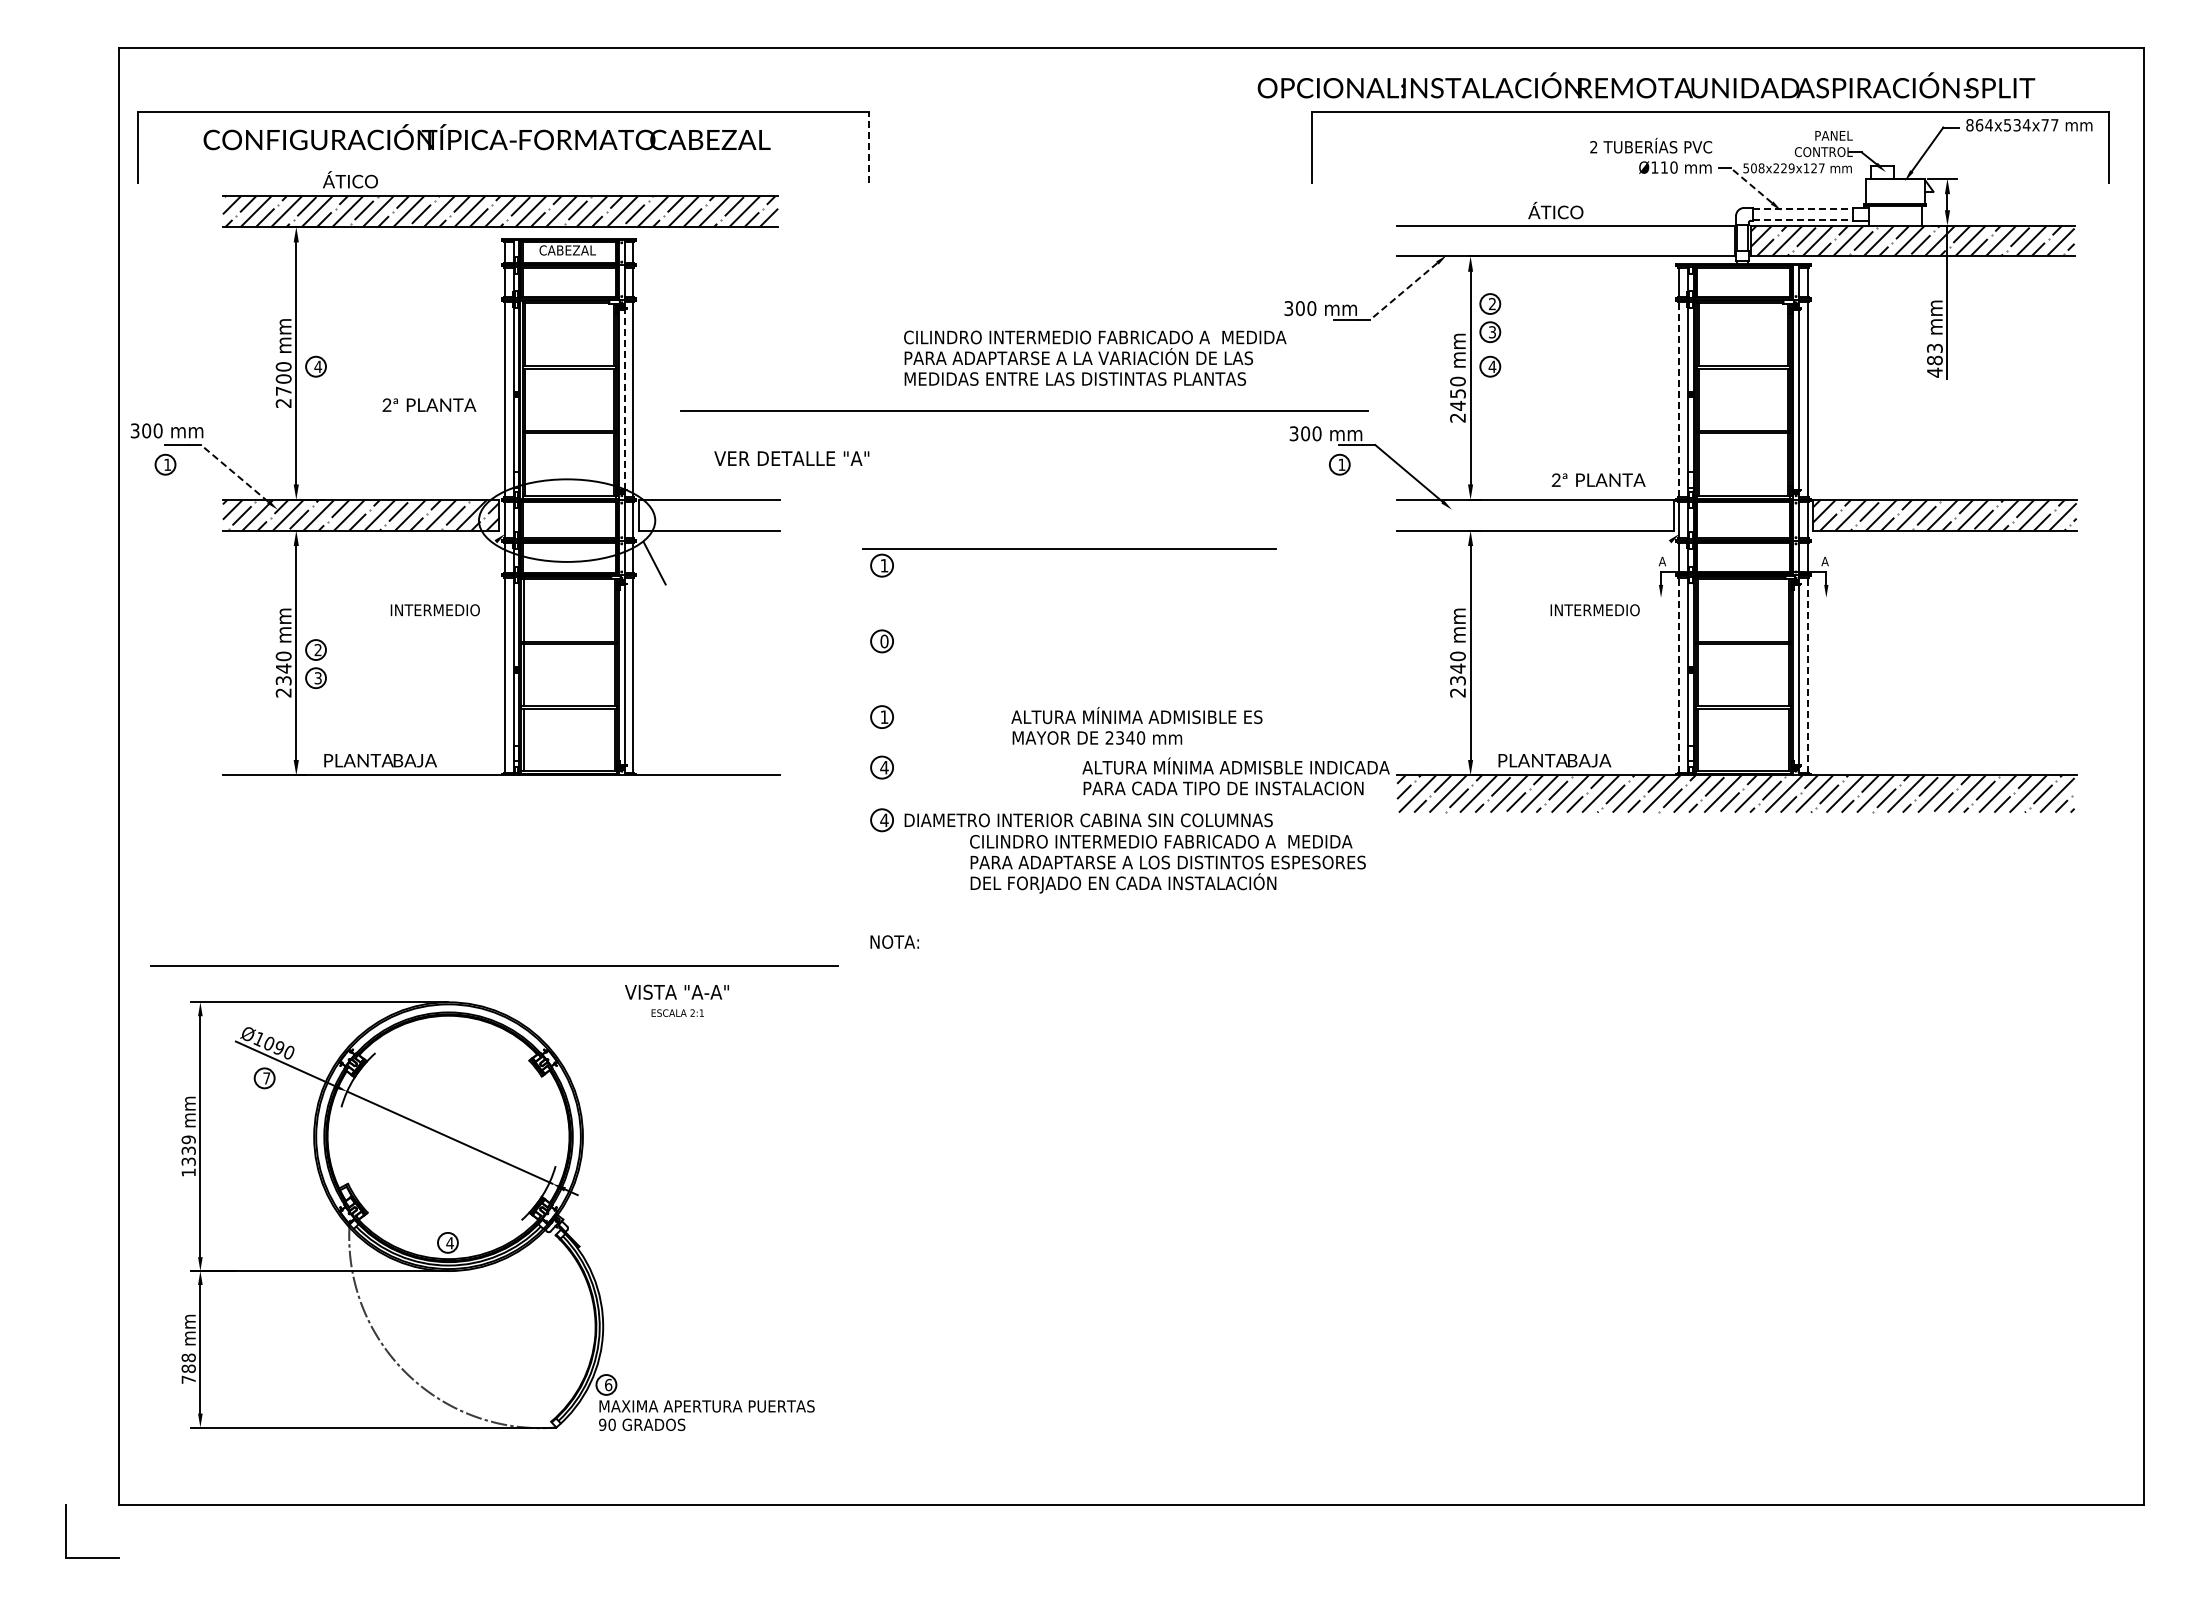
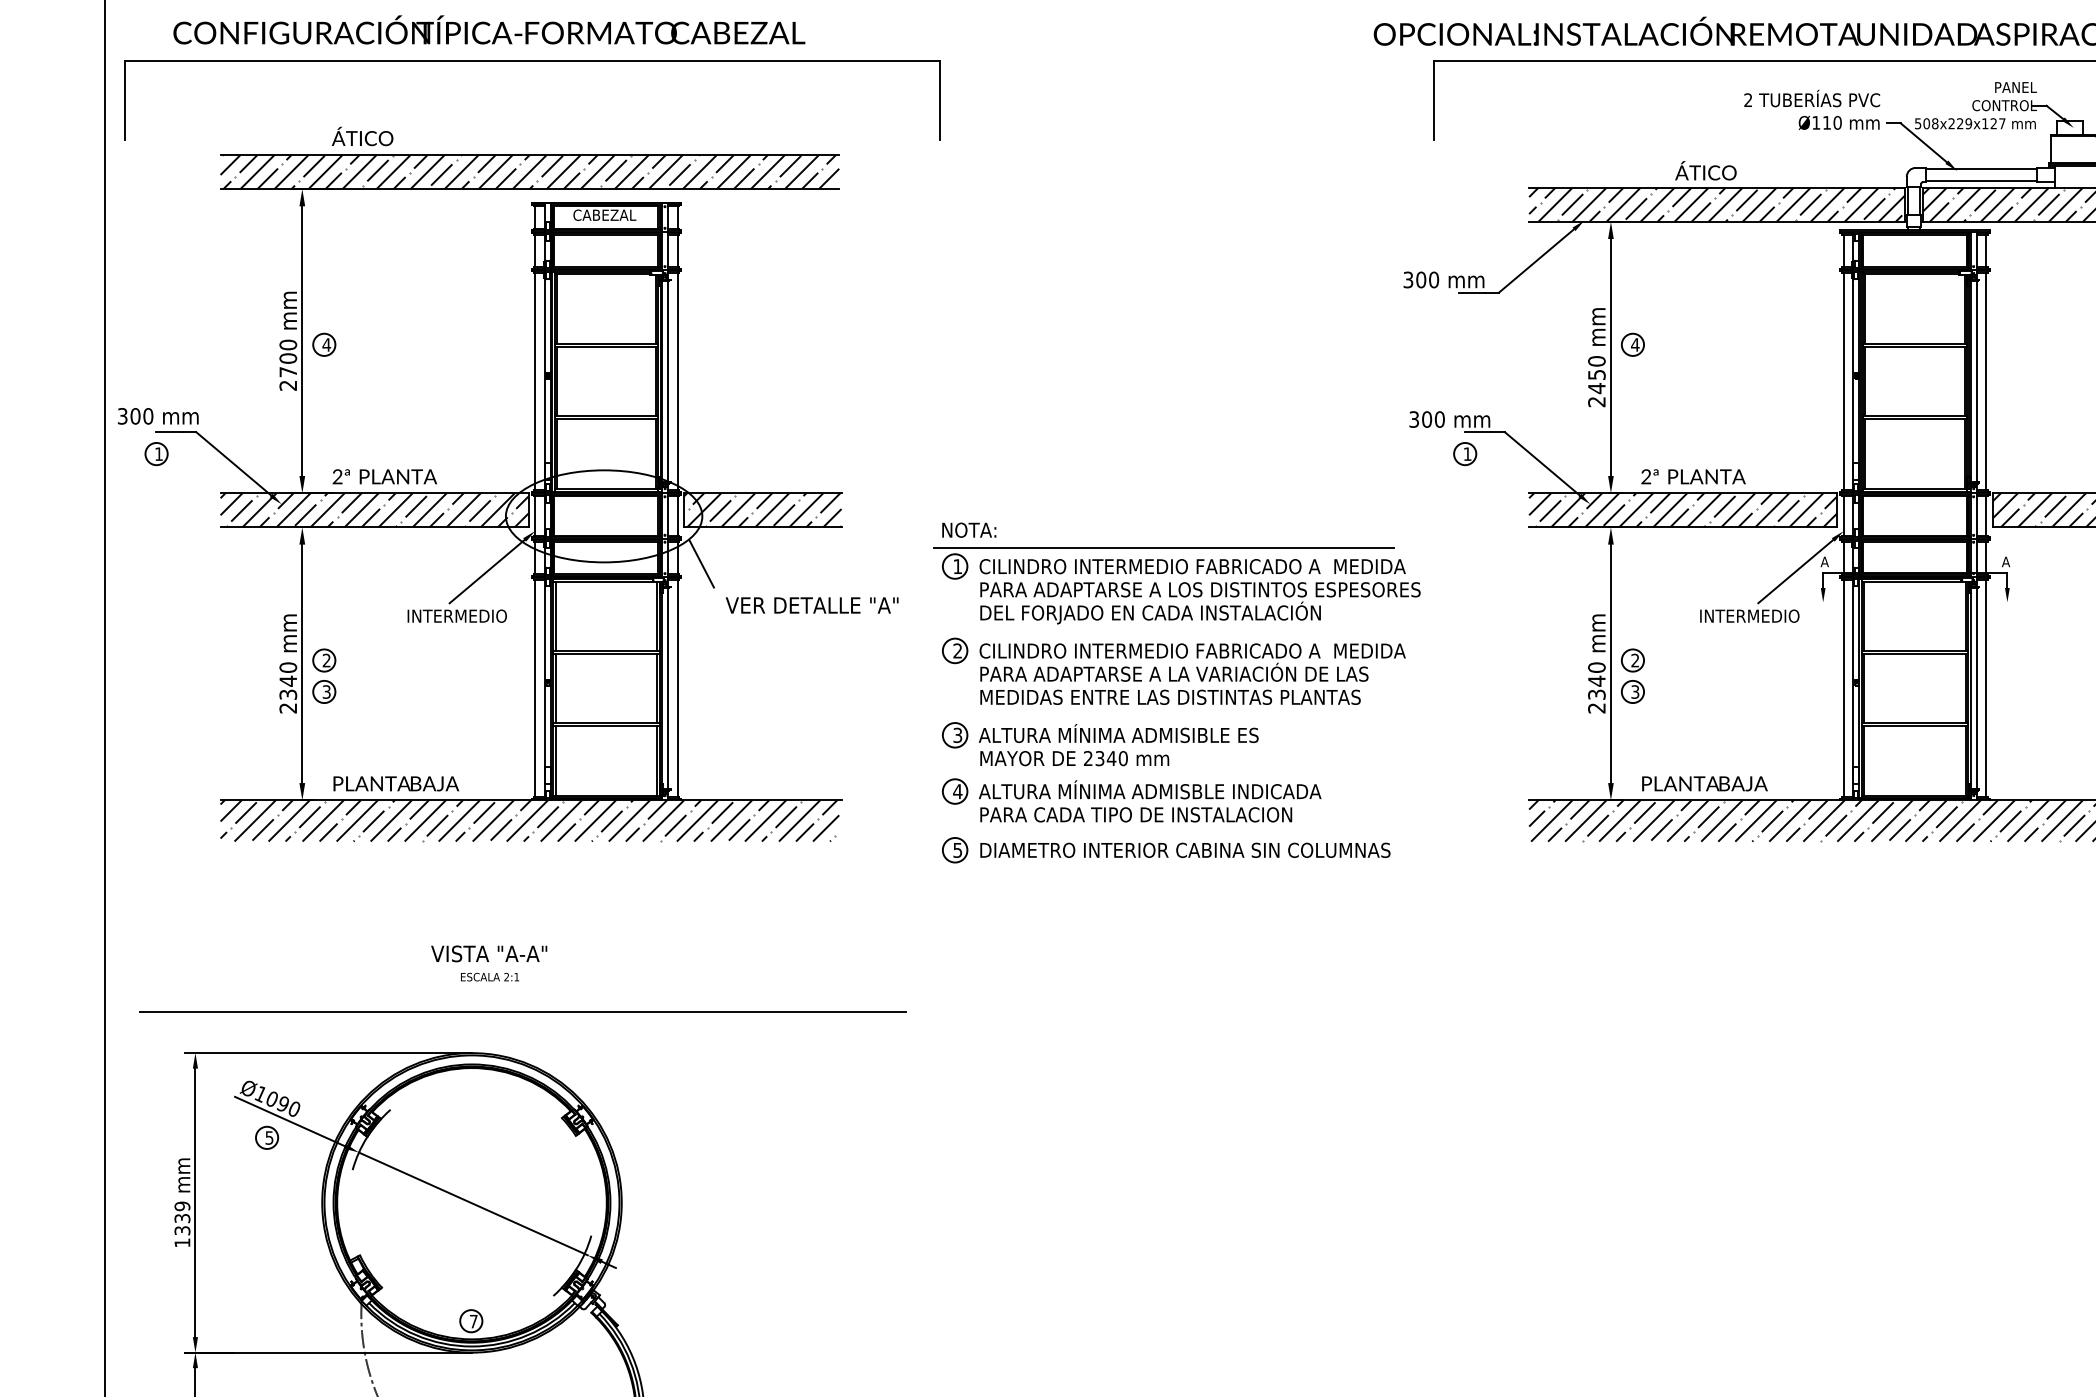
text: (486, 137) -> (488, 30), moved
line: (868, 147) -> (939, 100), dashed -> solid
line: (1751, 185) -> (1923, 142), dashed -> solid
line: (1803, 208) -> (1981, 168), dashed -> solid
line: (1803, 220) -> (1981, 181), dashed -> solid
hatch: (1565, 240) -> (1716, 204), added
line: (1403, 291) -> (1536, 260), dashed -> solid
part: (1490, 318) -> (1633, 676), moved
text: (1095, 357) -> (1192, 673), moved
line: (624, 399) -> (668, 381), dashed -> solid
line: (1679, 399) -> (1843, 381), dashed -> solid
text: (429, 404) -> (385, 476), moved
line: (1024, 410) -> (1113, 393), removed
text: (791, 458) -> (811, 605), moved
line: (234, 473) -> (233, 463), dashed -> solid
text: (1598, 479) -> (1693, 476), moved
hatch: (709, 514) -> (762, 509), added
hatch: (1535, 514) -> (1683, 509), added
line: (461, 569) -> (486, 570), added
line: (1636, 569) -> (1795, 570), added
text: (884, 641) -> (957, 651), 0 -> 2
line: (1679, 675) -> (1843, 688), dashed -> solid
line: (1807, 675) -> (1986, 688), dashed -> solid
text: (884, 717) -> (957, 735), 1 -> 3
text: (1136, 725) -> (1118, 744), moved
text: (1235, 776) -> (1149, 801), moved
hatch: (500, 793) -> (529, 820), added
text: (884, 820) -> (957, 850), 4 -> 5
text: (1167, 864) -> (1199, 591), moved
text: (894, 941) -> (968, 529), moved
text: (676, 1000) -> (488, 963), moved
text: (266, 1078) -> (269, 1138), 7 -> 5
text: (449, 1243) -> (473, 1321), 4 -> 7

